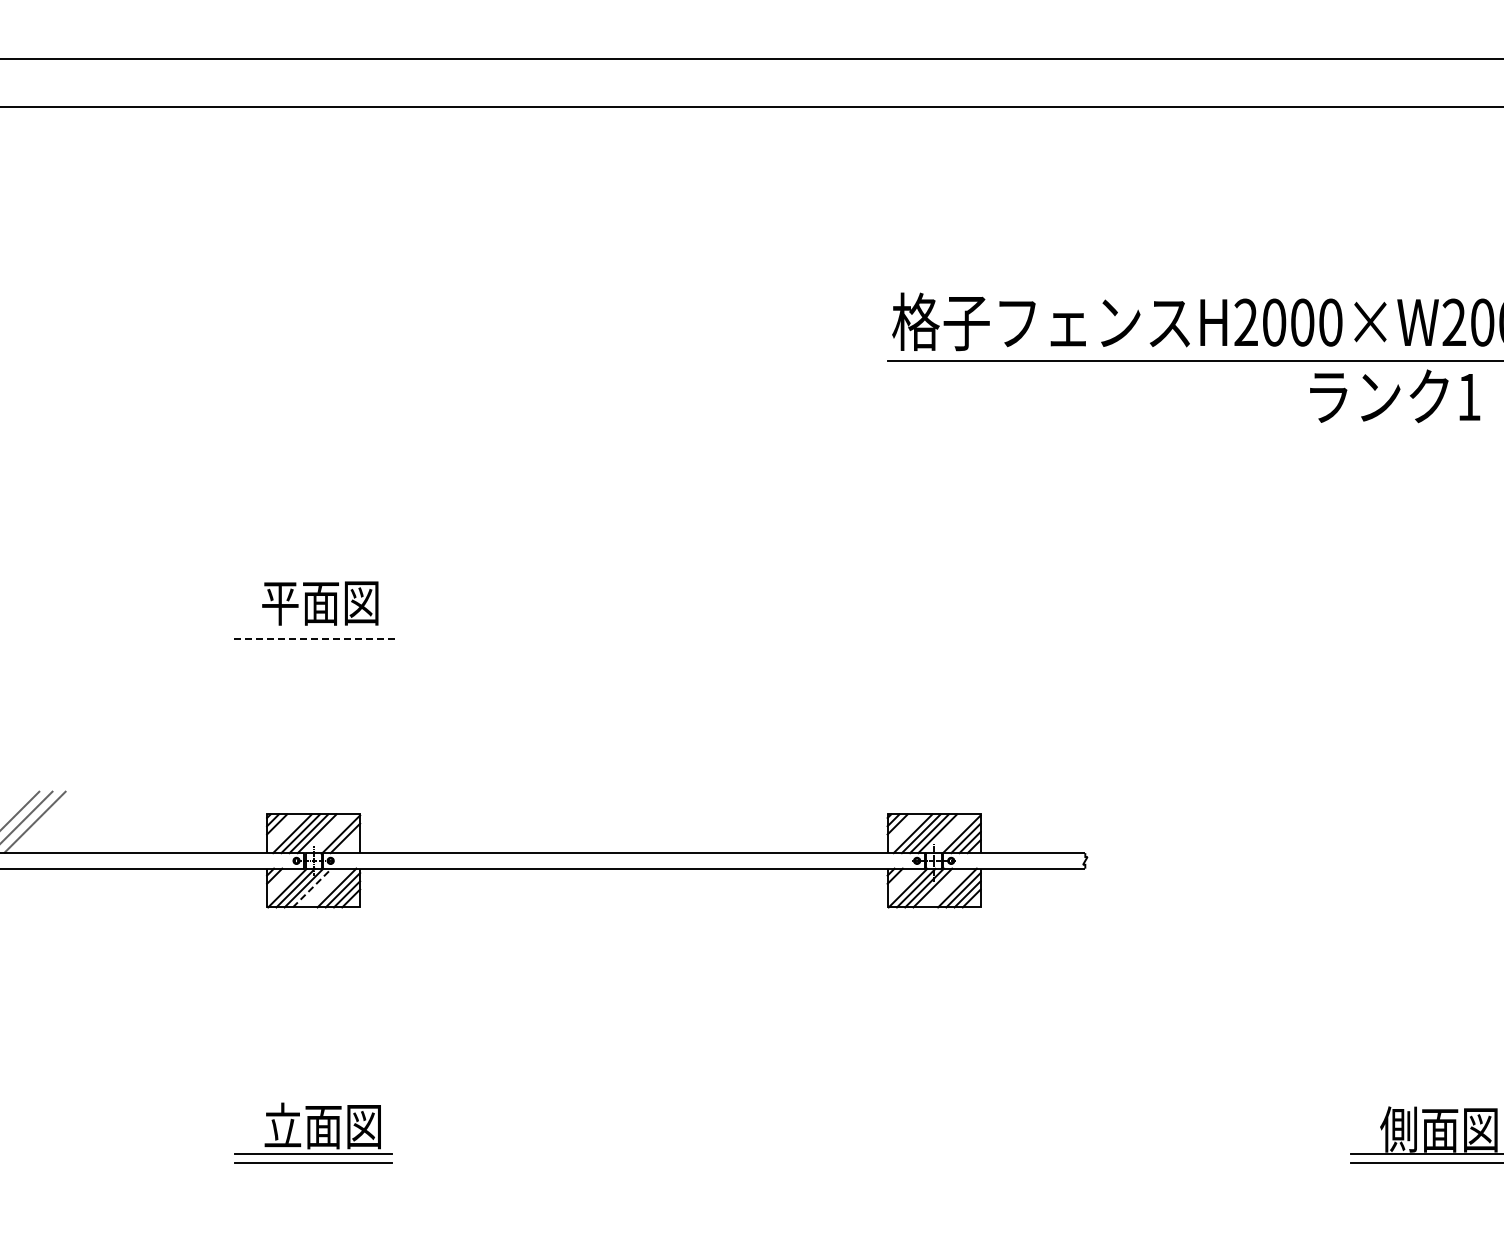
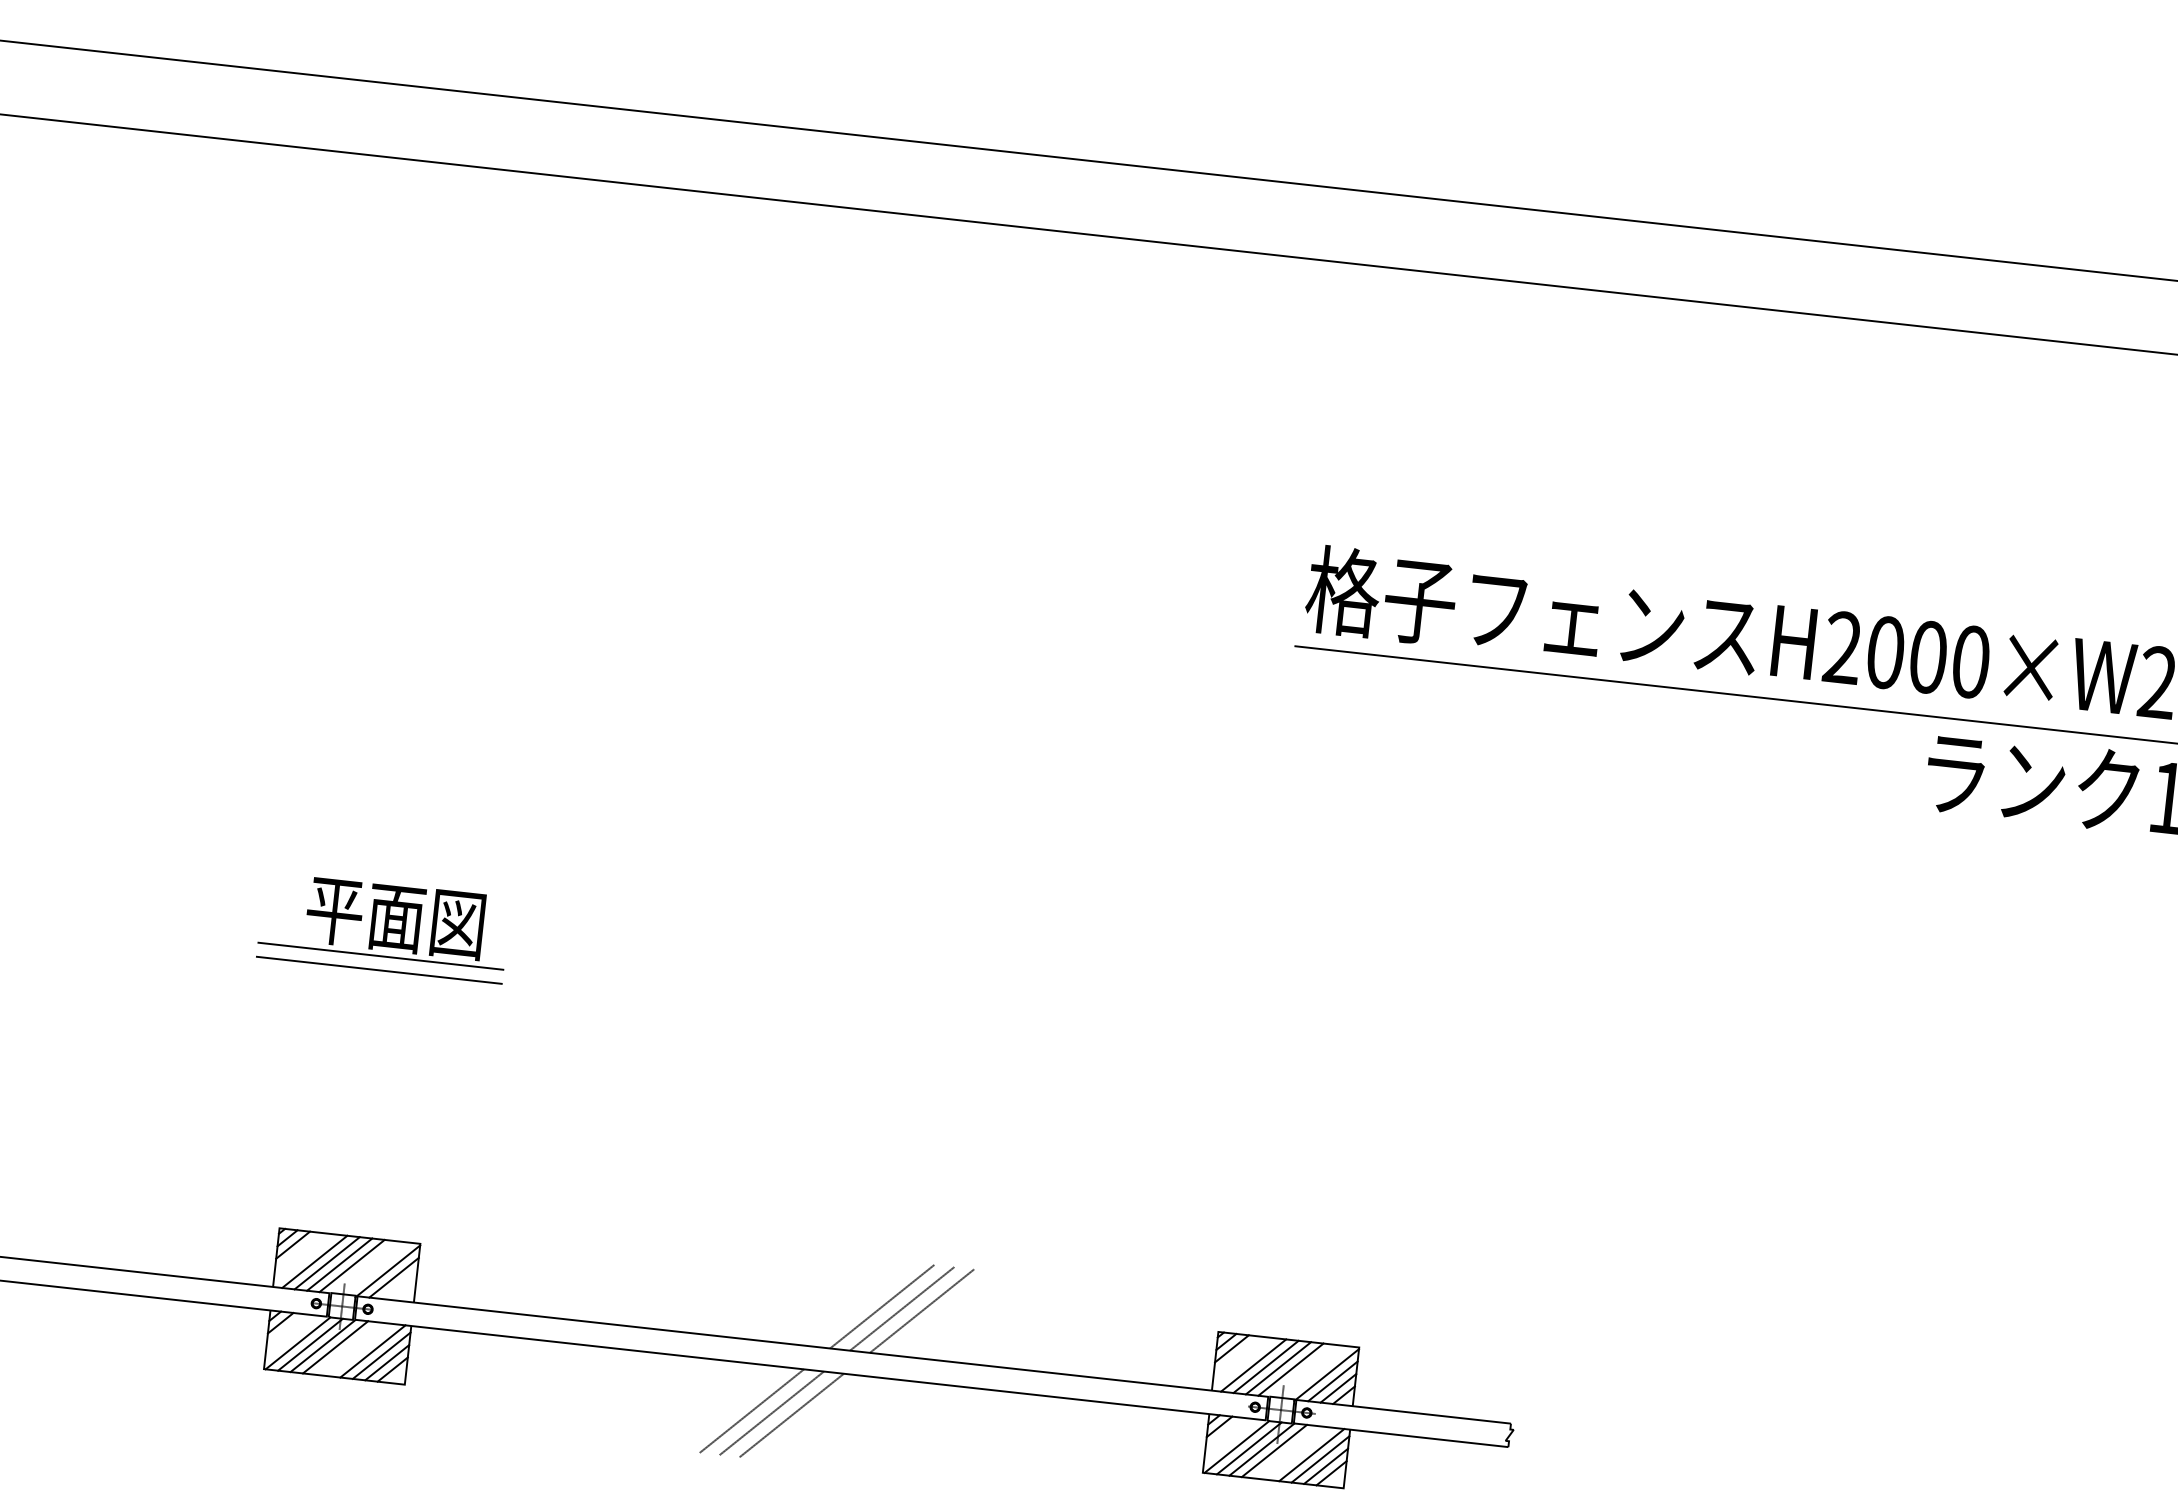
line: (313, 629) -> (380, 956), added
line: (313, 638) -> (379, 970), dashed -> solid
line: (666, 822) -> (882, 1307), added
line: (679, 822) -> (902, 1309), added
line: (692, 822) -> (921, 1311), added
line: (312, 887) -> (336, 1346), dashed -> solid
line: (588, 899) -> (751, 1410), added
line: (601, 899) -> (771, 1412), added
line: (615, 899) -> (792, 1415), added

